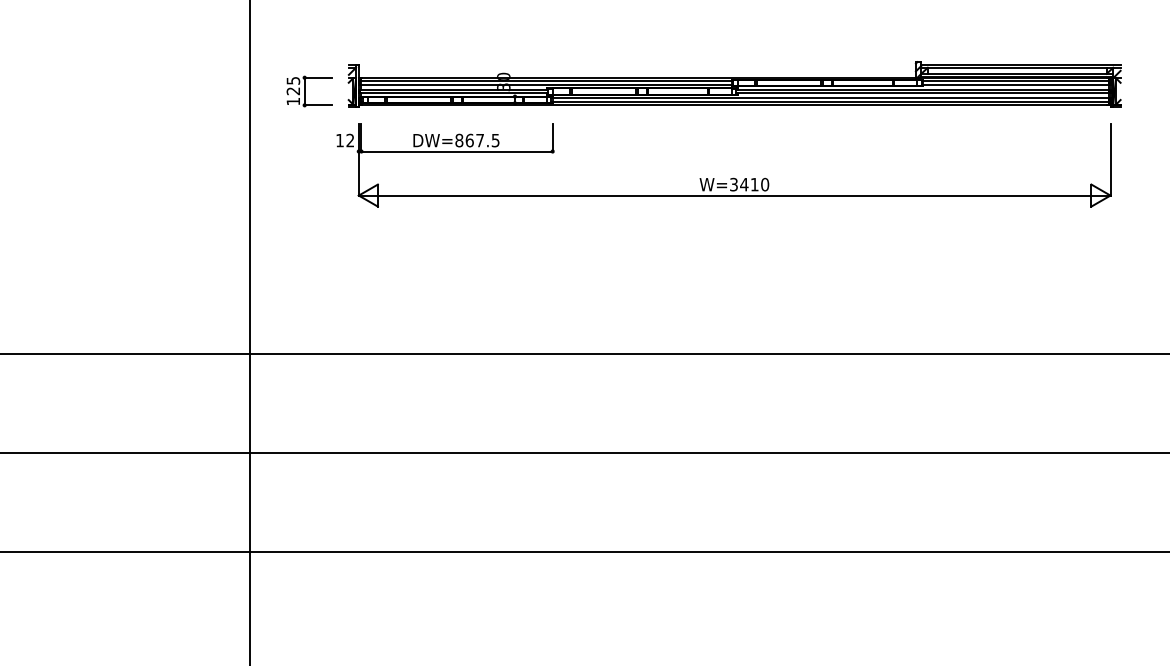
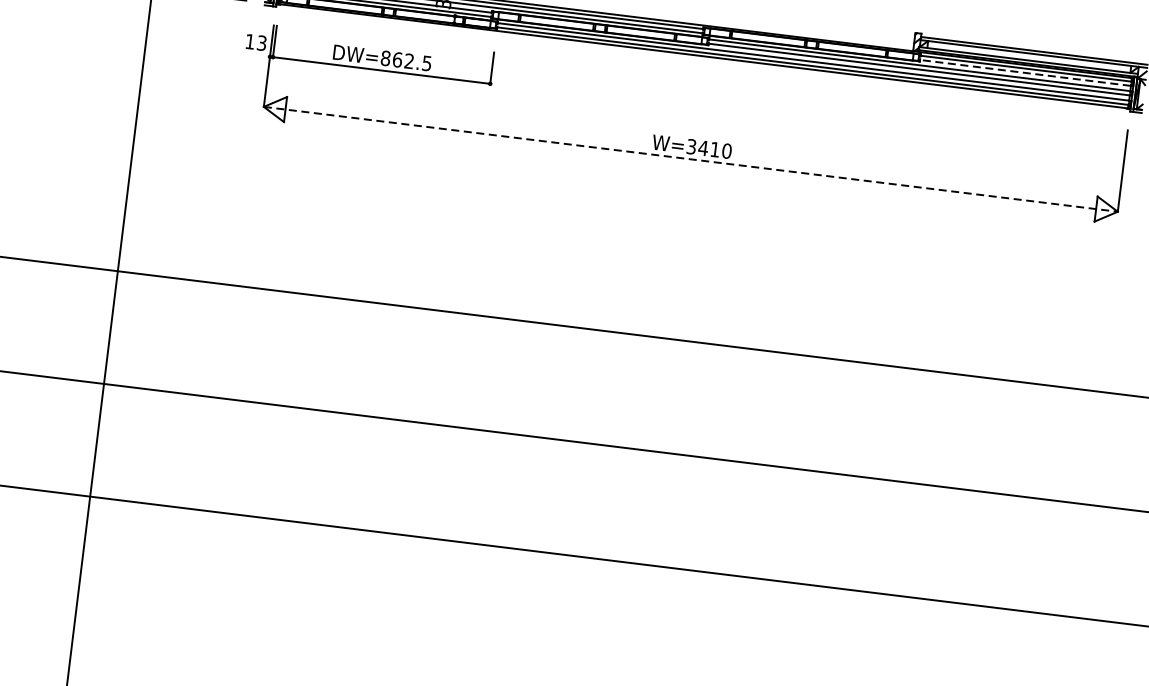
line: (1015, 85) -> (1025, 73), solid -> dashed
text: (350, 140) -> (262, 43), 12 -> 13
text: (479, 140) -> (408, 61), DW=867.5 -> DW=862.5
line: (734, 195) -> (690, 159), solid -> dashed

